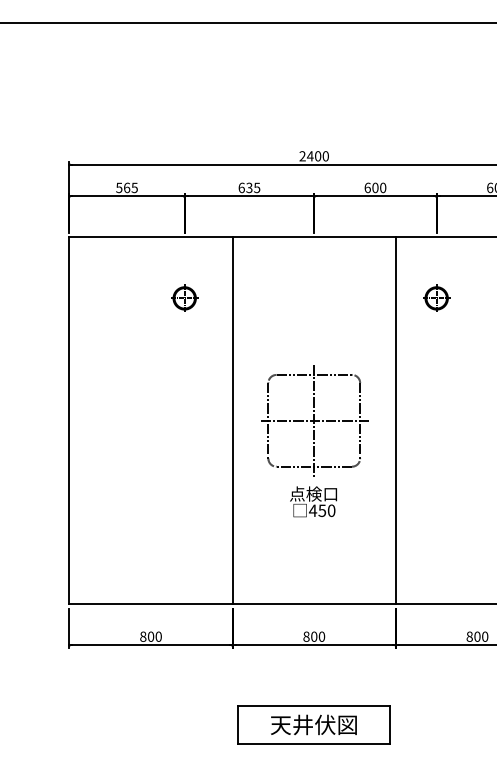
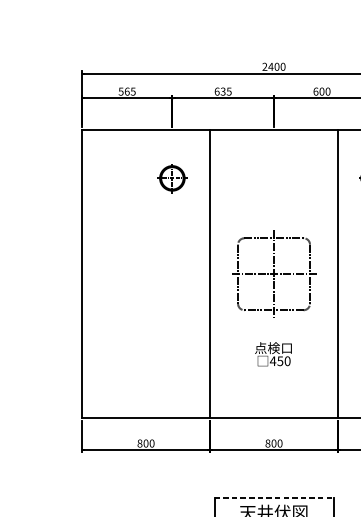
part: (184, 297) -> (172, 177), size x1.4
text: (313, 501) -> (273, 353), moved
line: (314, 706) -> (274, 498), solid -> dashed

